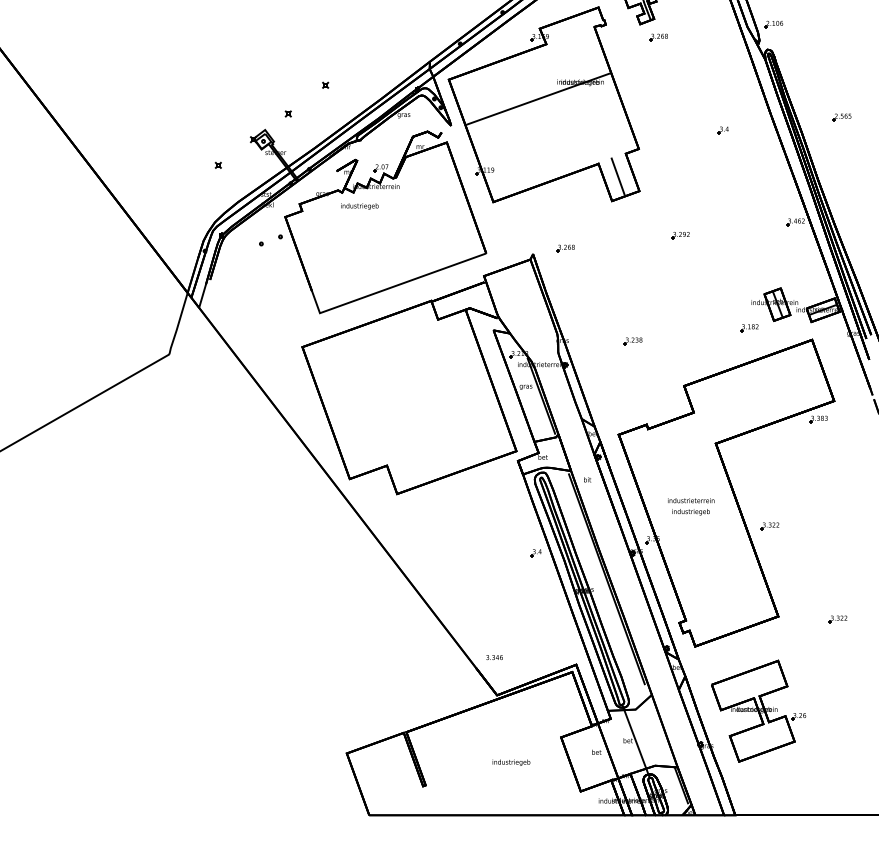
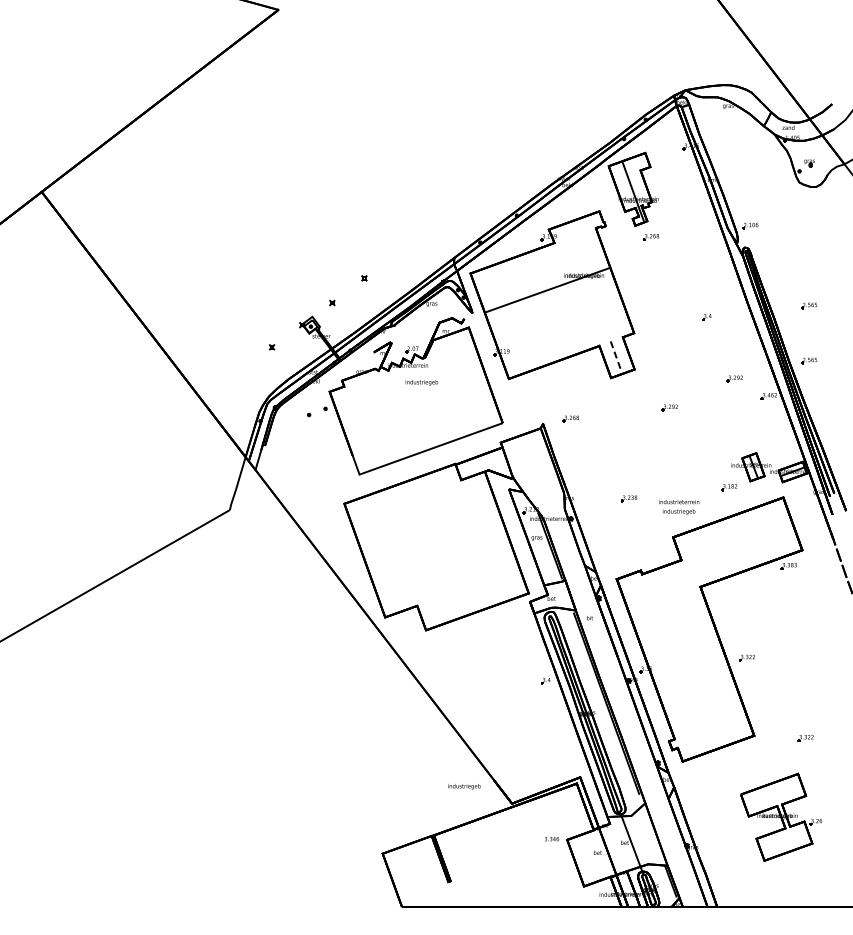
line: (618, 177) -> (616, 357), solid -> dashed
part: (842, 180) -> (809, 360), added
part: (755, 201) -> (734, 378), added
text: (359, 206) -> (421, 382), moved
text: (691, 505) -> (679, 506), moved
text: (494, 657) -> (551, 839), moved
part: (758, 710) -> (781, 816), moved
text: (511, 762) -> (464, 786), moved

